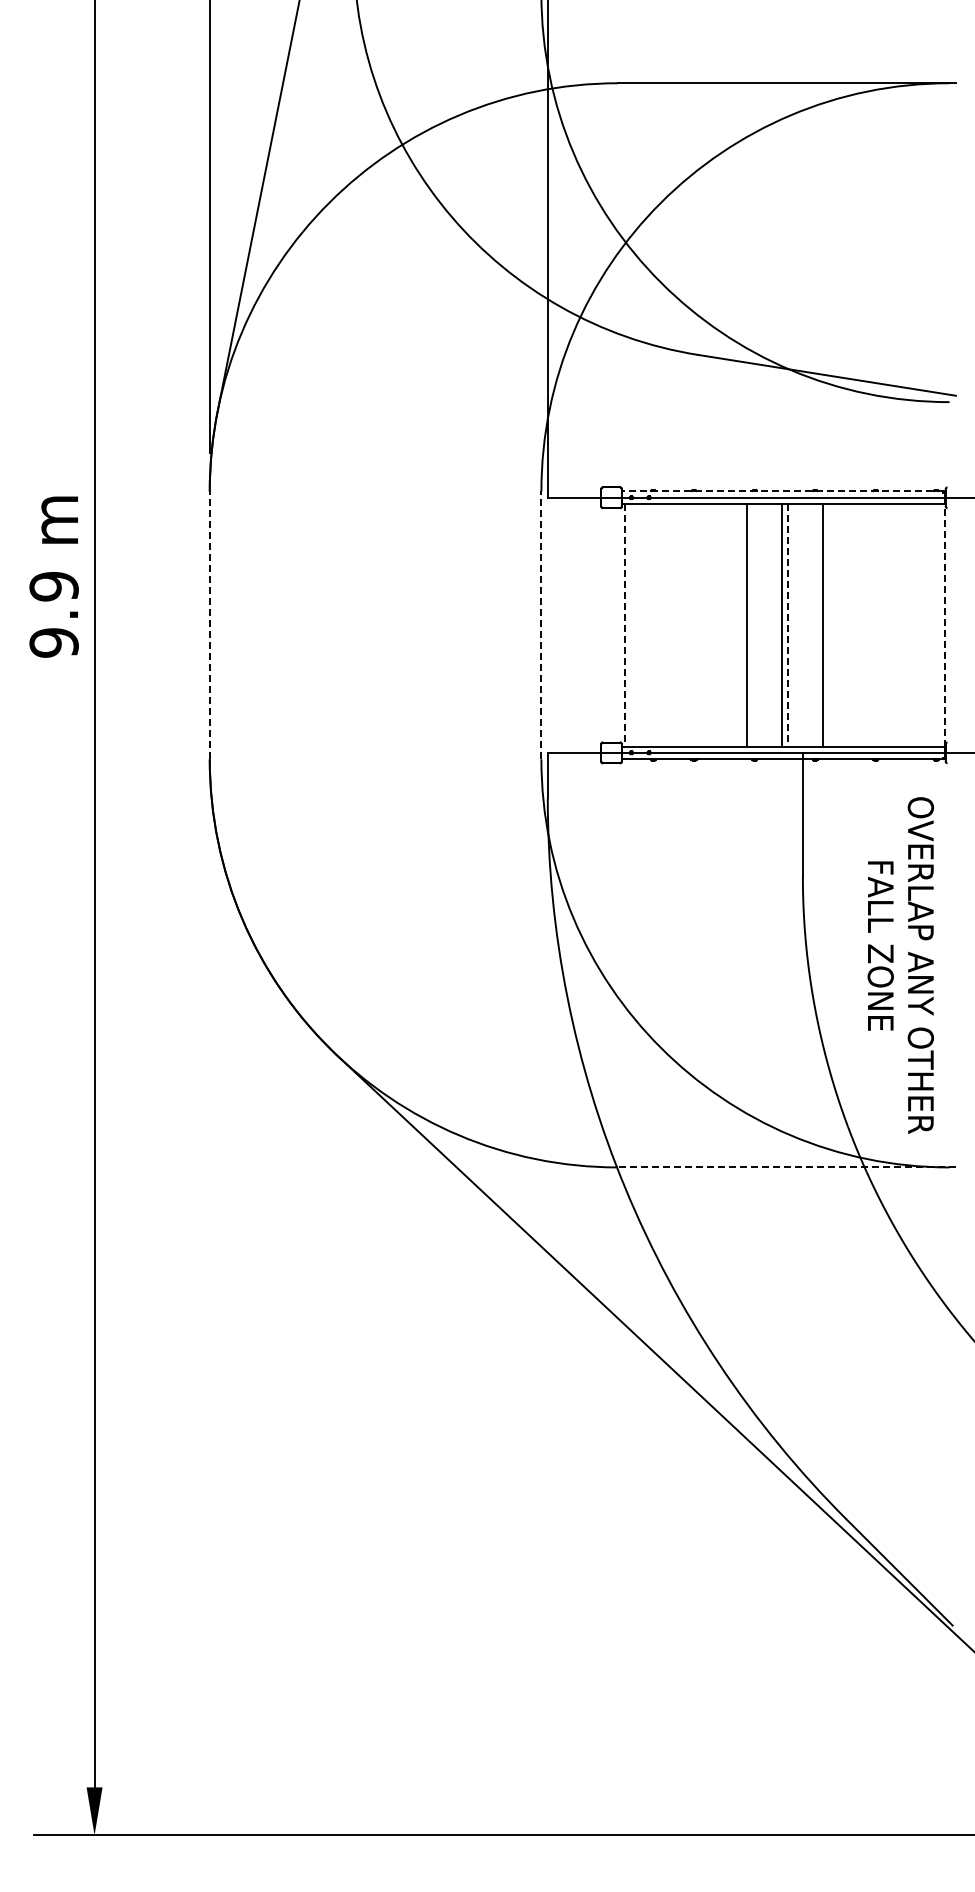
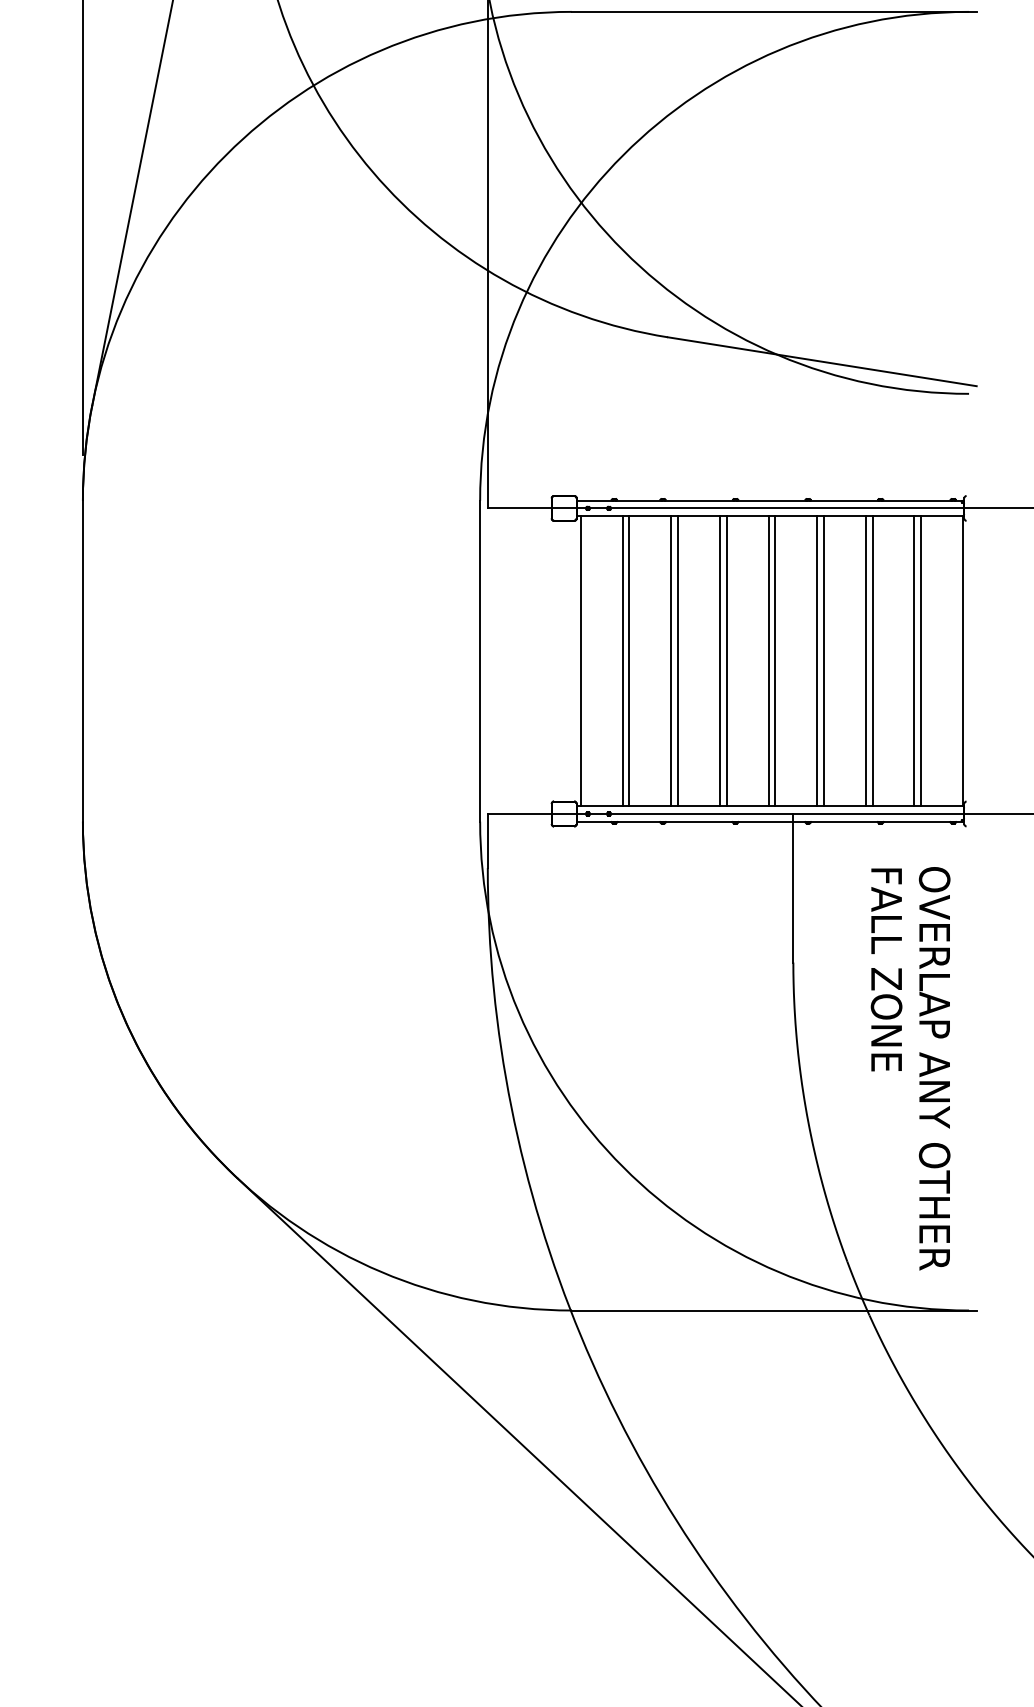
line: (782, 491) -> (768, 500), dashed -> solid
line: (944, 624) -> (962, 660), dashed -> solid
line: (209, 625) -> (82, 661), dashed -> solid
line: (541, 625) -> (480, 661), dashed -> solid
line: (625, 625) -> (580, 661), dashed -> solid
line: (660, 625) -> (622, 661), added
line: (665, 625) -> (628, 661), added
line: (700, 625) -> (670, 661), added
line: (706, 625) -> (677, 661), added
line: (741, 625) -> (719, 661), added
line: (787, 625) -> (774, 661), dashed -> solid
line: (828, 625) -> (824, 661), added
line: (863, 625) -> (865, 661), added
line: (869, 625) -> (873, 661), added
line: (903, 625) -> (913, 661), added
line: (909, 625) -> (921, 661), added
text: (880, 945) -> (886, 969), moved
line: (786, 1167) -> (773, 1310), dashed -> solid

